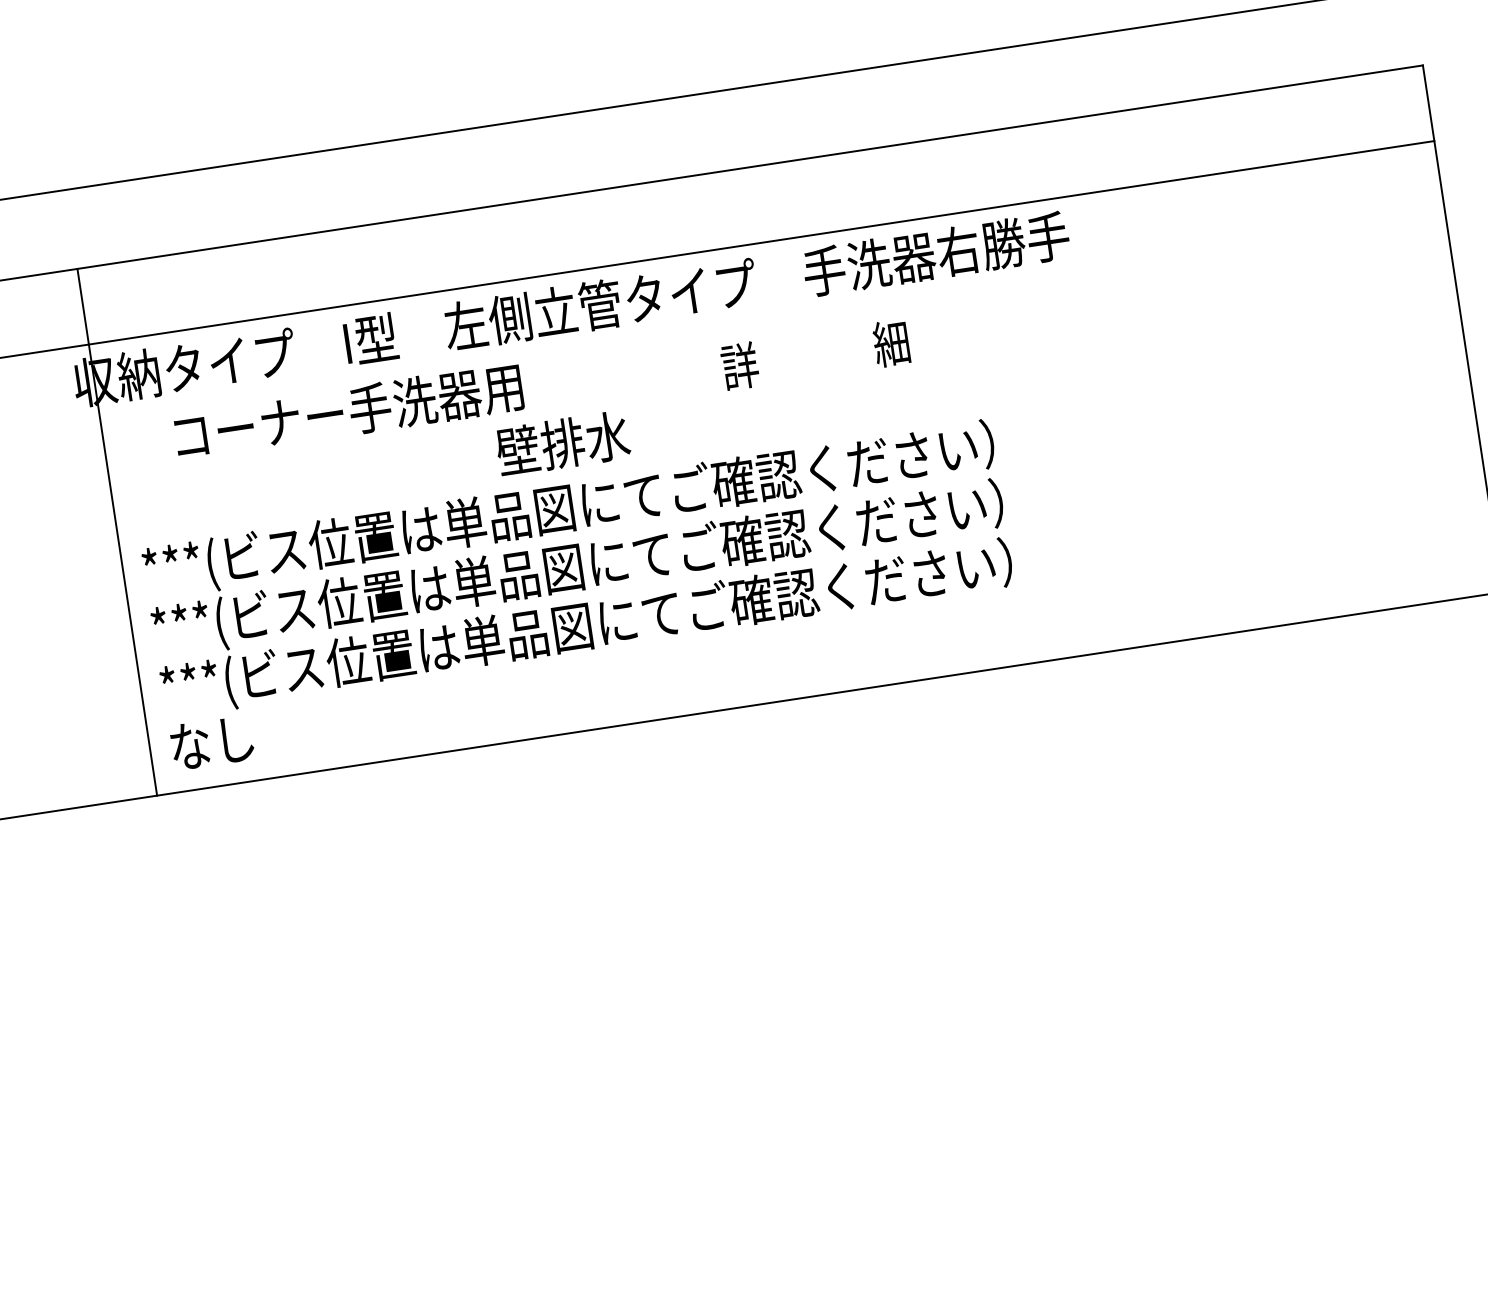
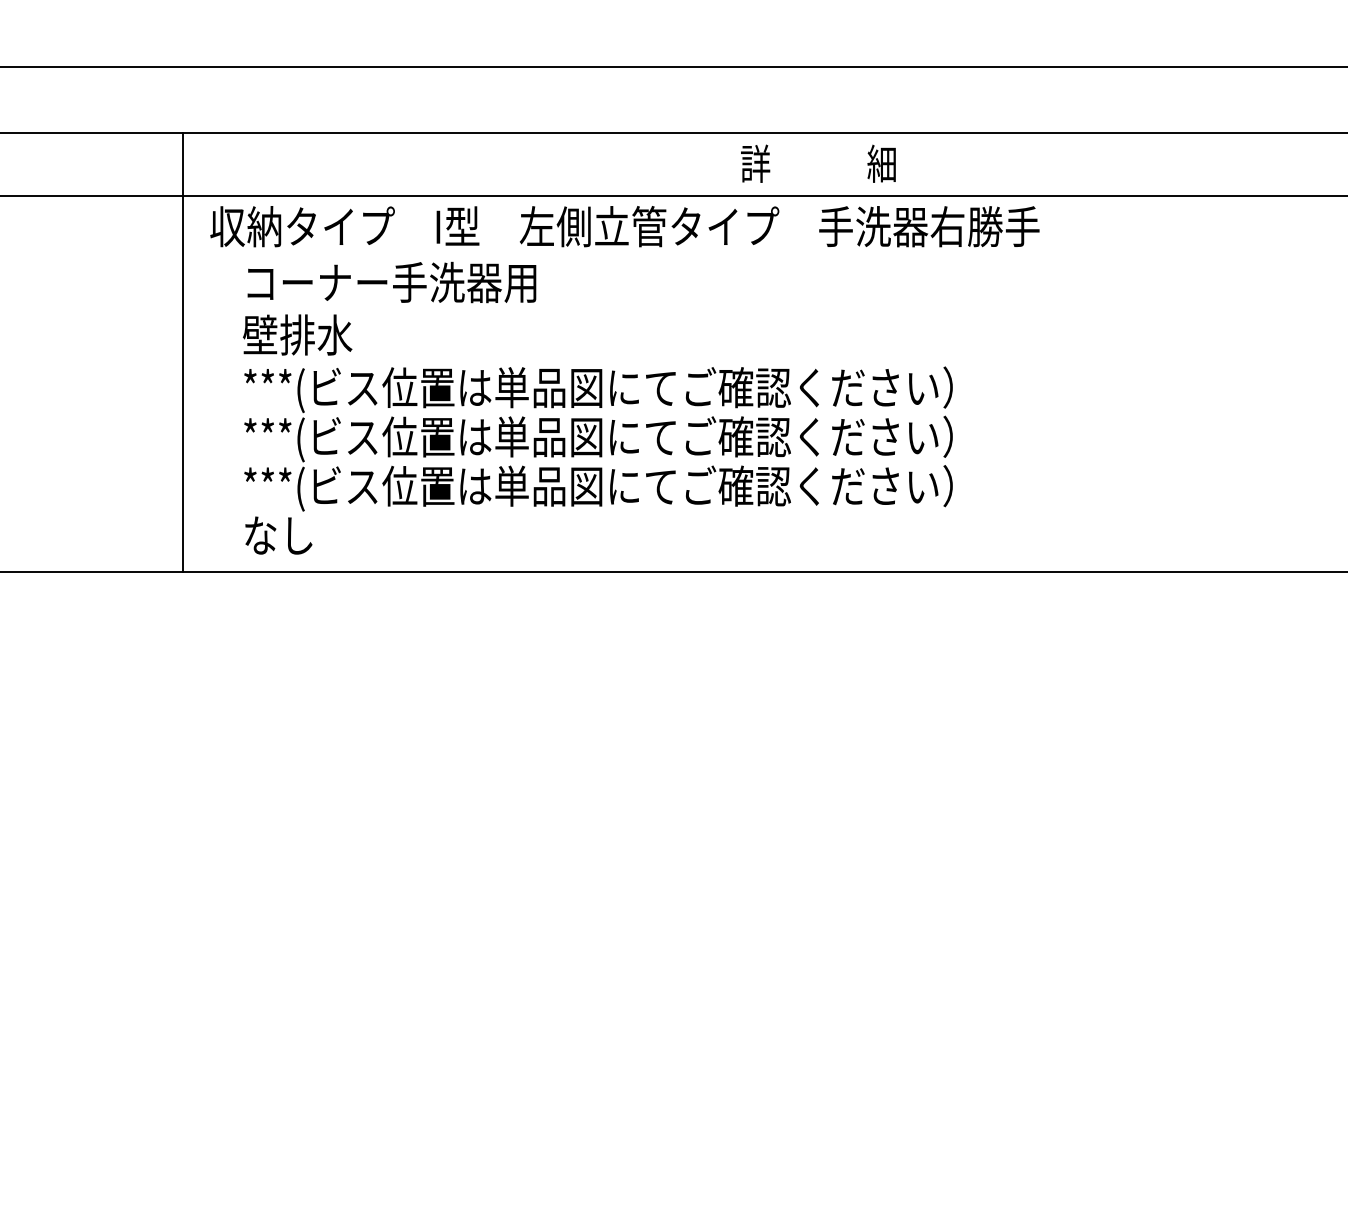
text: (815, 354) -> (818, 163), moved
text: (348, 411) -> (391, 282), moved
text: (562, 442) -> (297, 334), moved
line: (117, 531) -> (183, 351), moved

